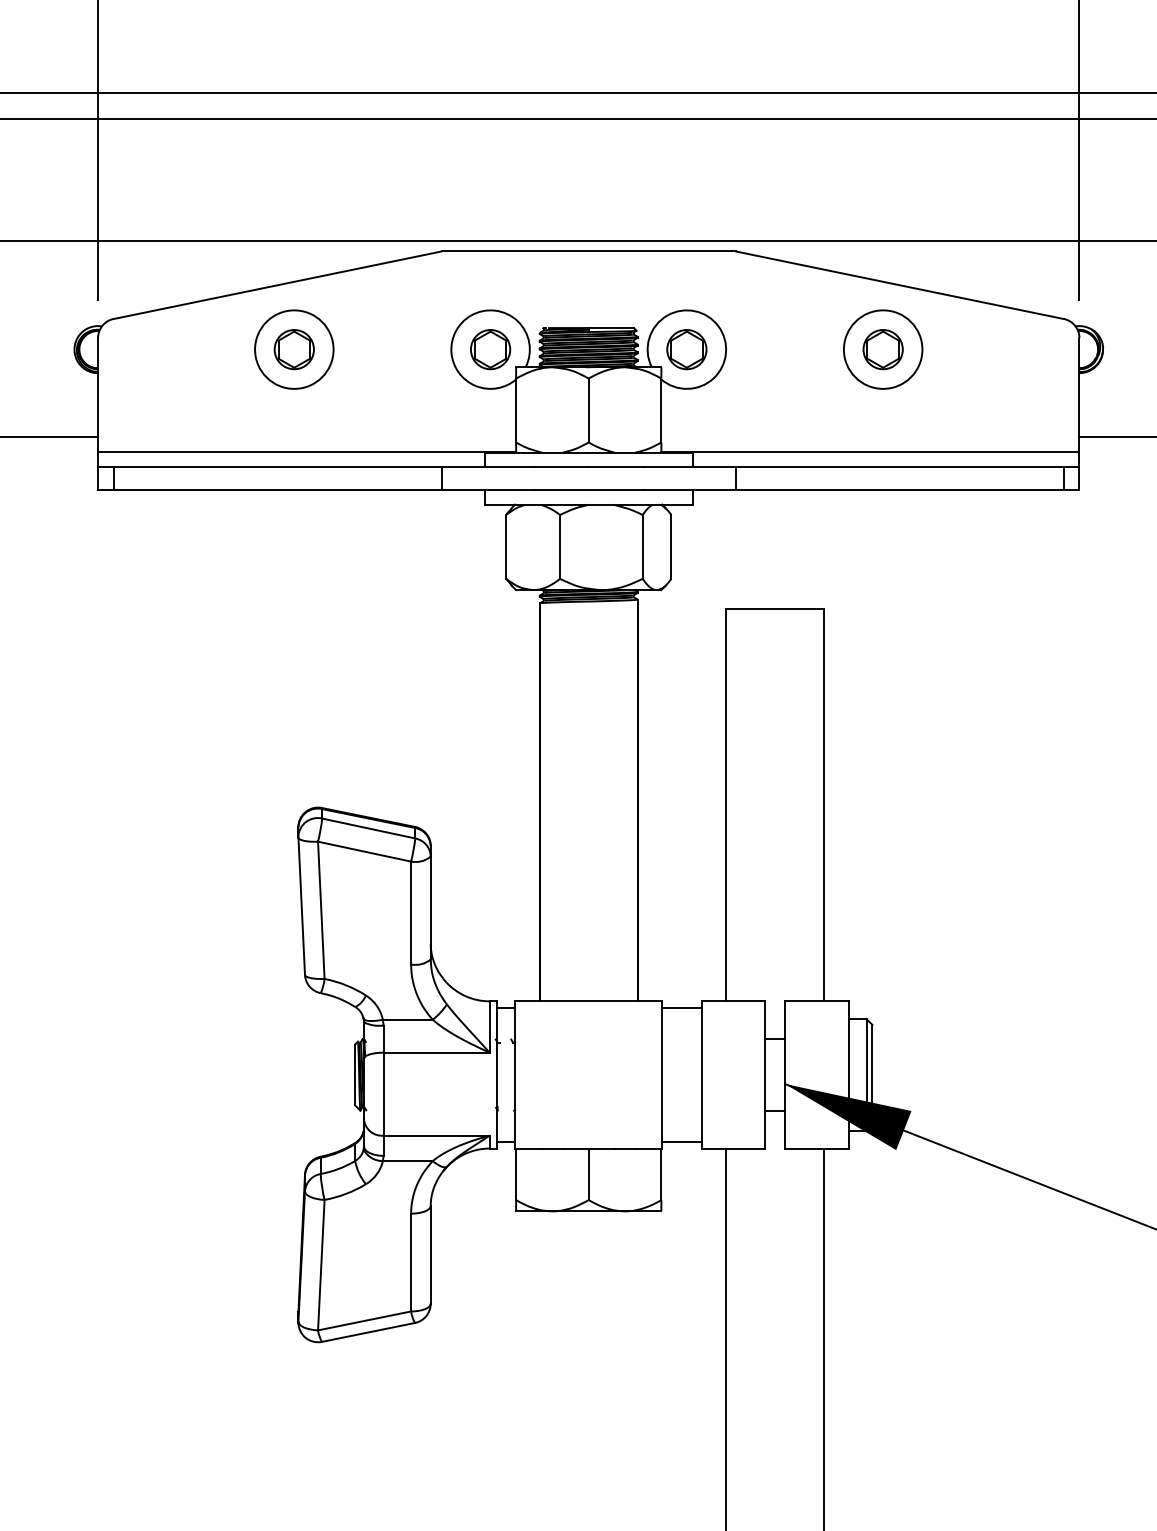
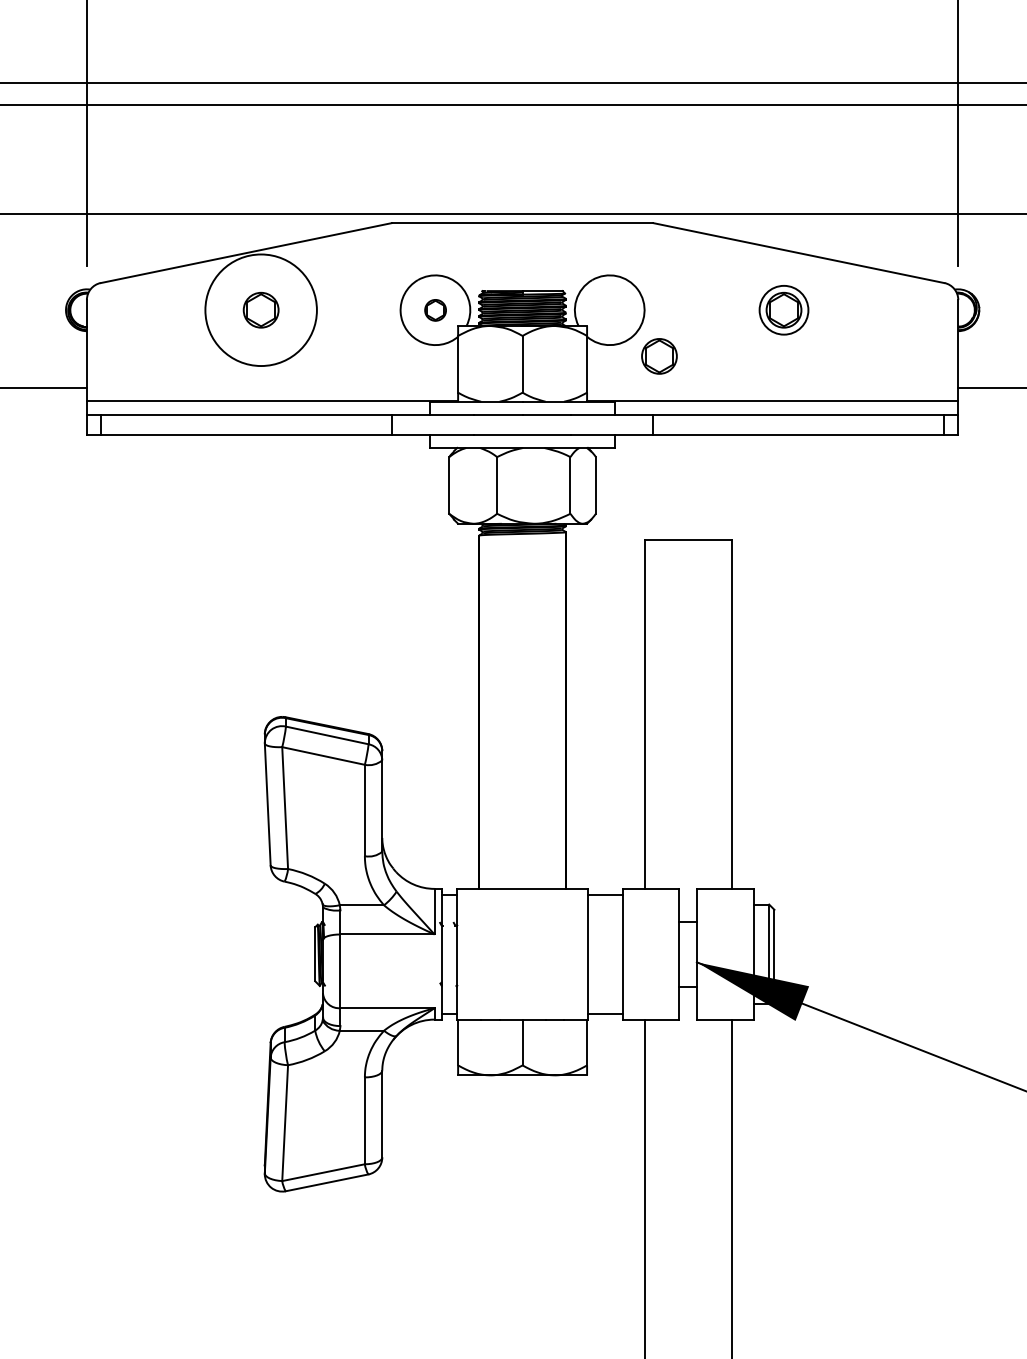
circle: (294, 349) -> (261, 310), size x1.6
part: (490, 349) -> (435, 310), size x0.6
part: (686, 349) -> (659, 356), moved
circle: (882, 349) -> (783, 310), size x0.7

